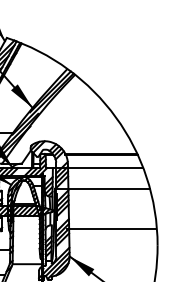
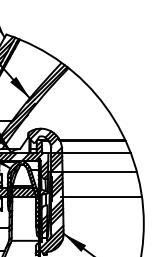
line: (111, 228) -> (101, 197), moved

